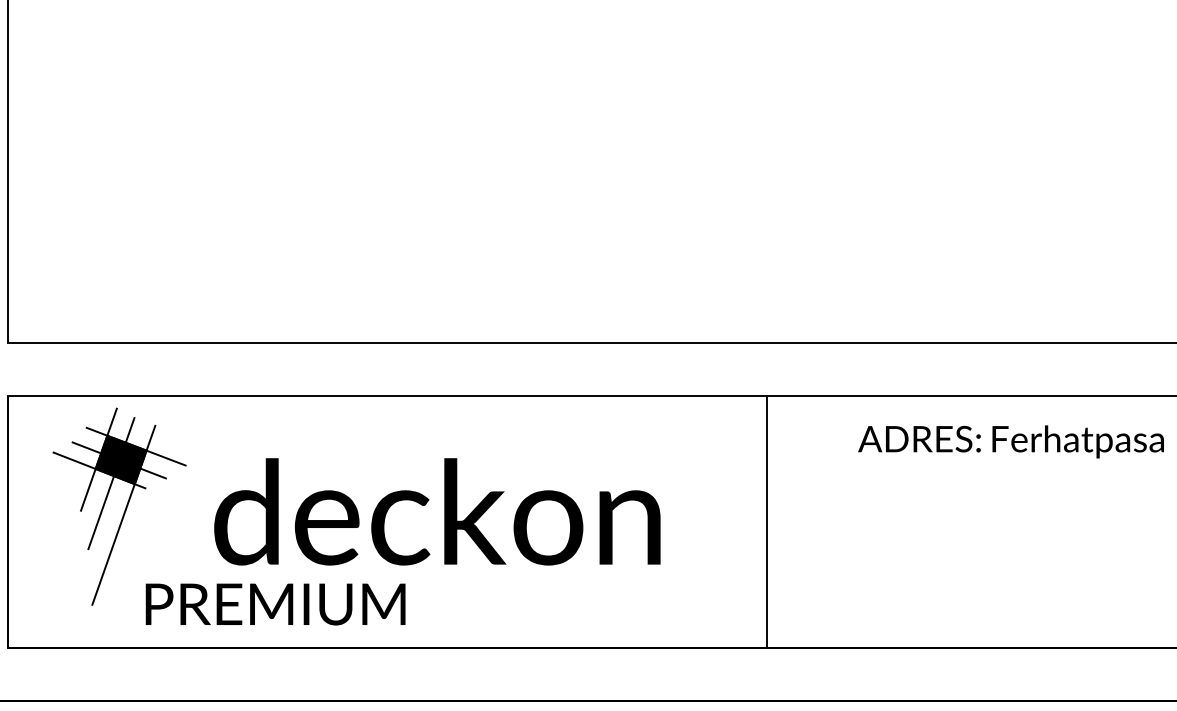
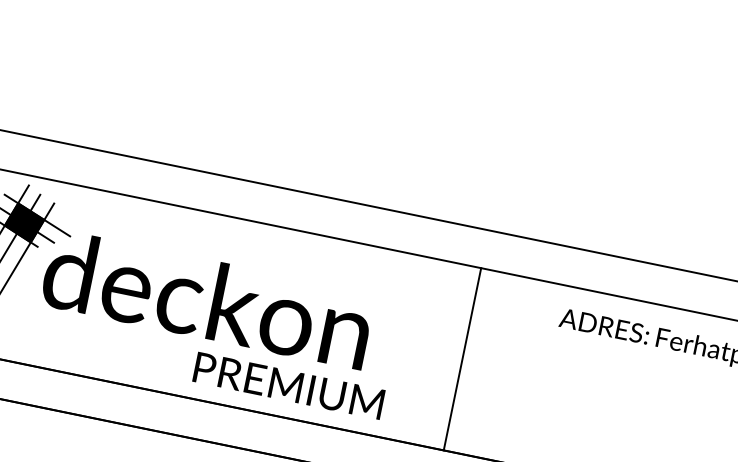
text: (437, 511) -> (207, 299), moved
line: (766, 521) -> (462, 359), moved
text: (275, 604) -> (288, 385), moved

